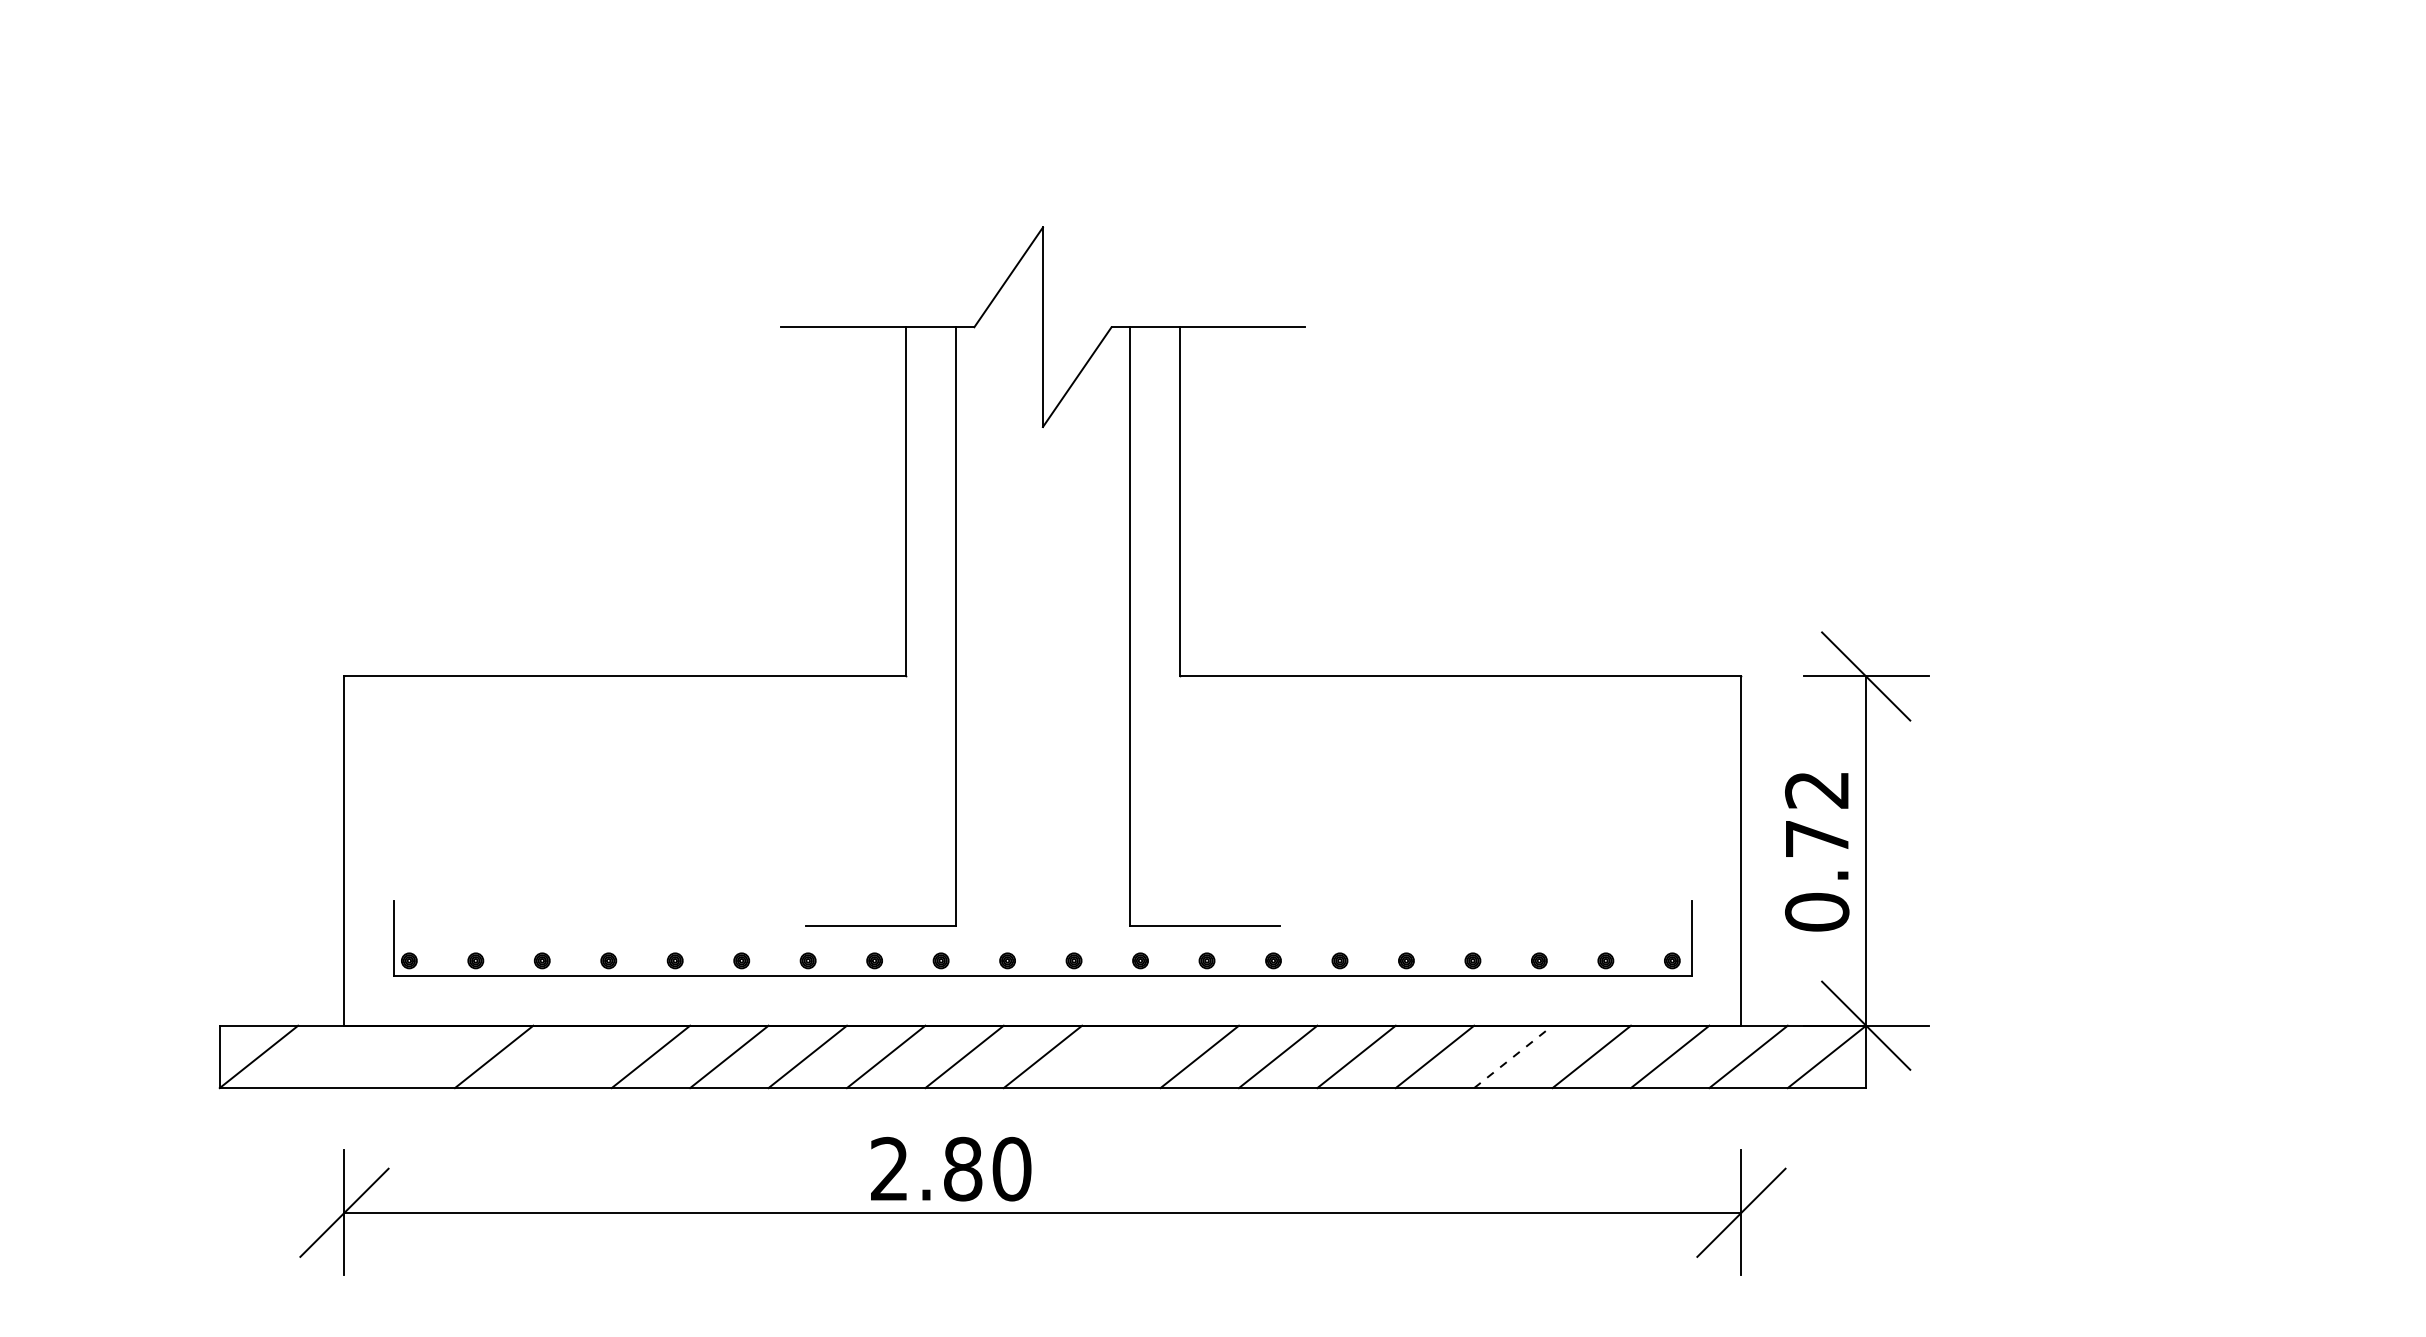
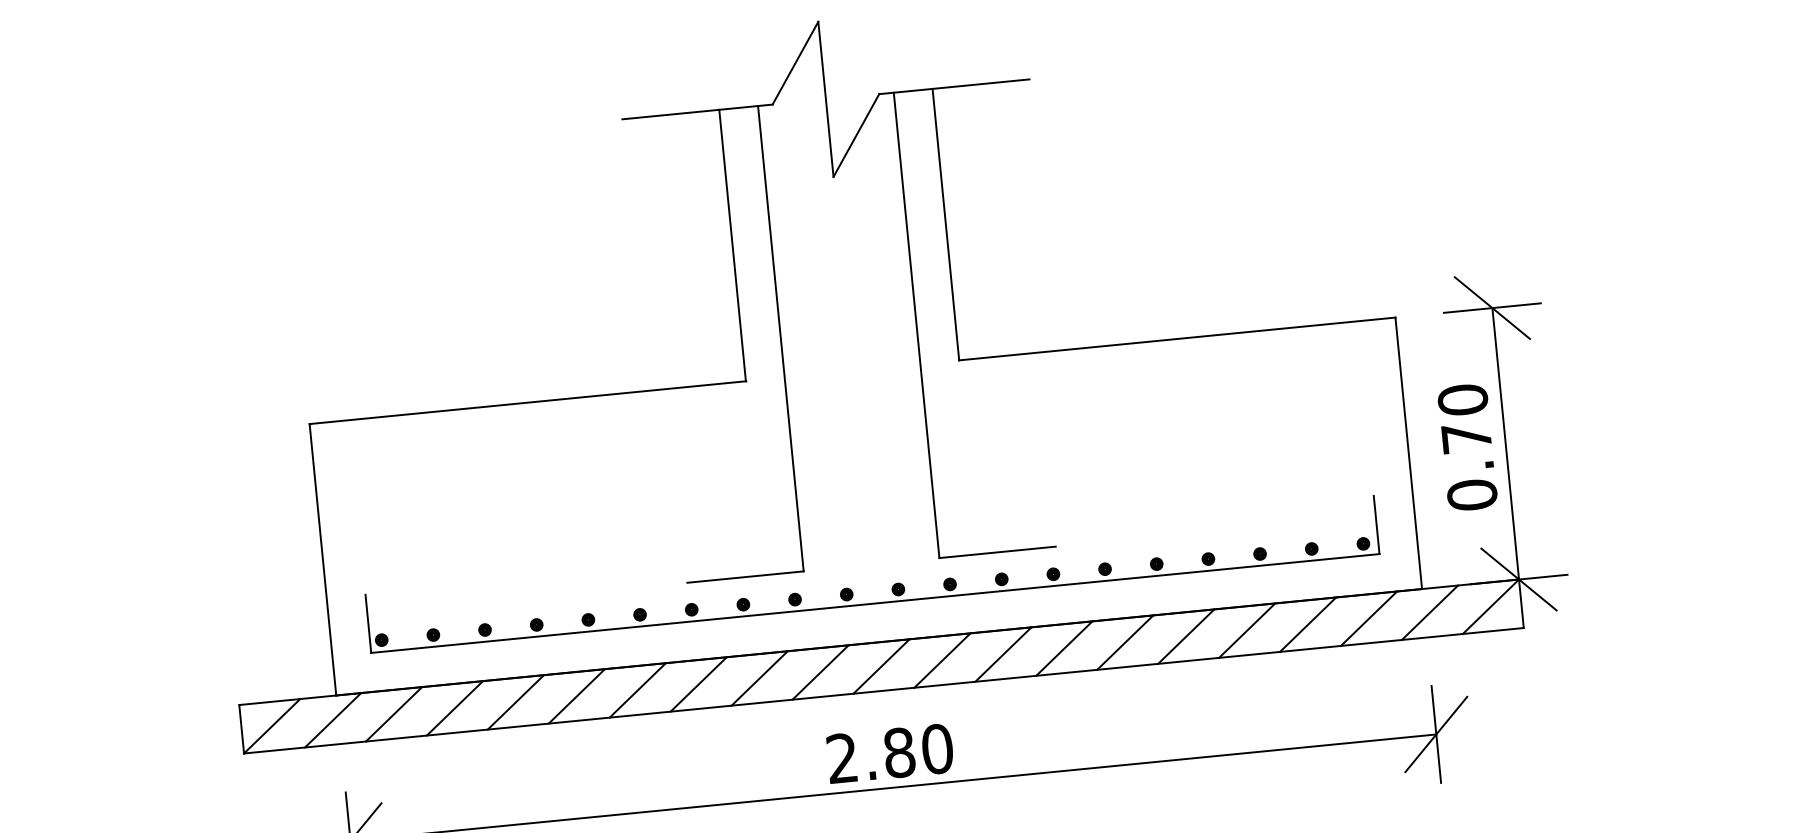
text: (1817, 789) -> (1463, 399), 0.72 -> 0.70
line: (337, 1056) -> (333, 719), added
line: (415, 1056) -> (393, 714), added
line: (572, 1056) -> (515, 702), added
line: (1121, 1056) -> (942, 660), added
line: (1513, 1056) -> (1247, 630), dashed -> solid
text: (951, 1168) -> (890, 753), moved

